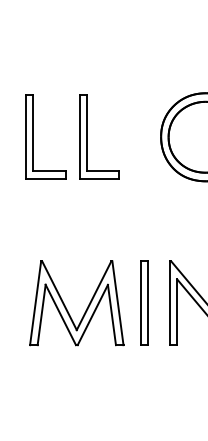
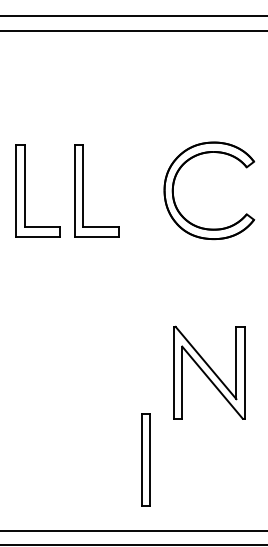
part: (143, 303) -> (145, 459), moved
part: (87, 307) -> (83, 377), removed

